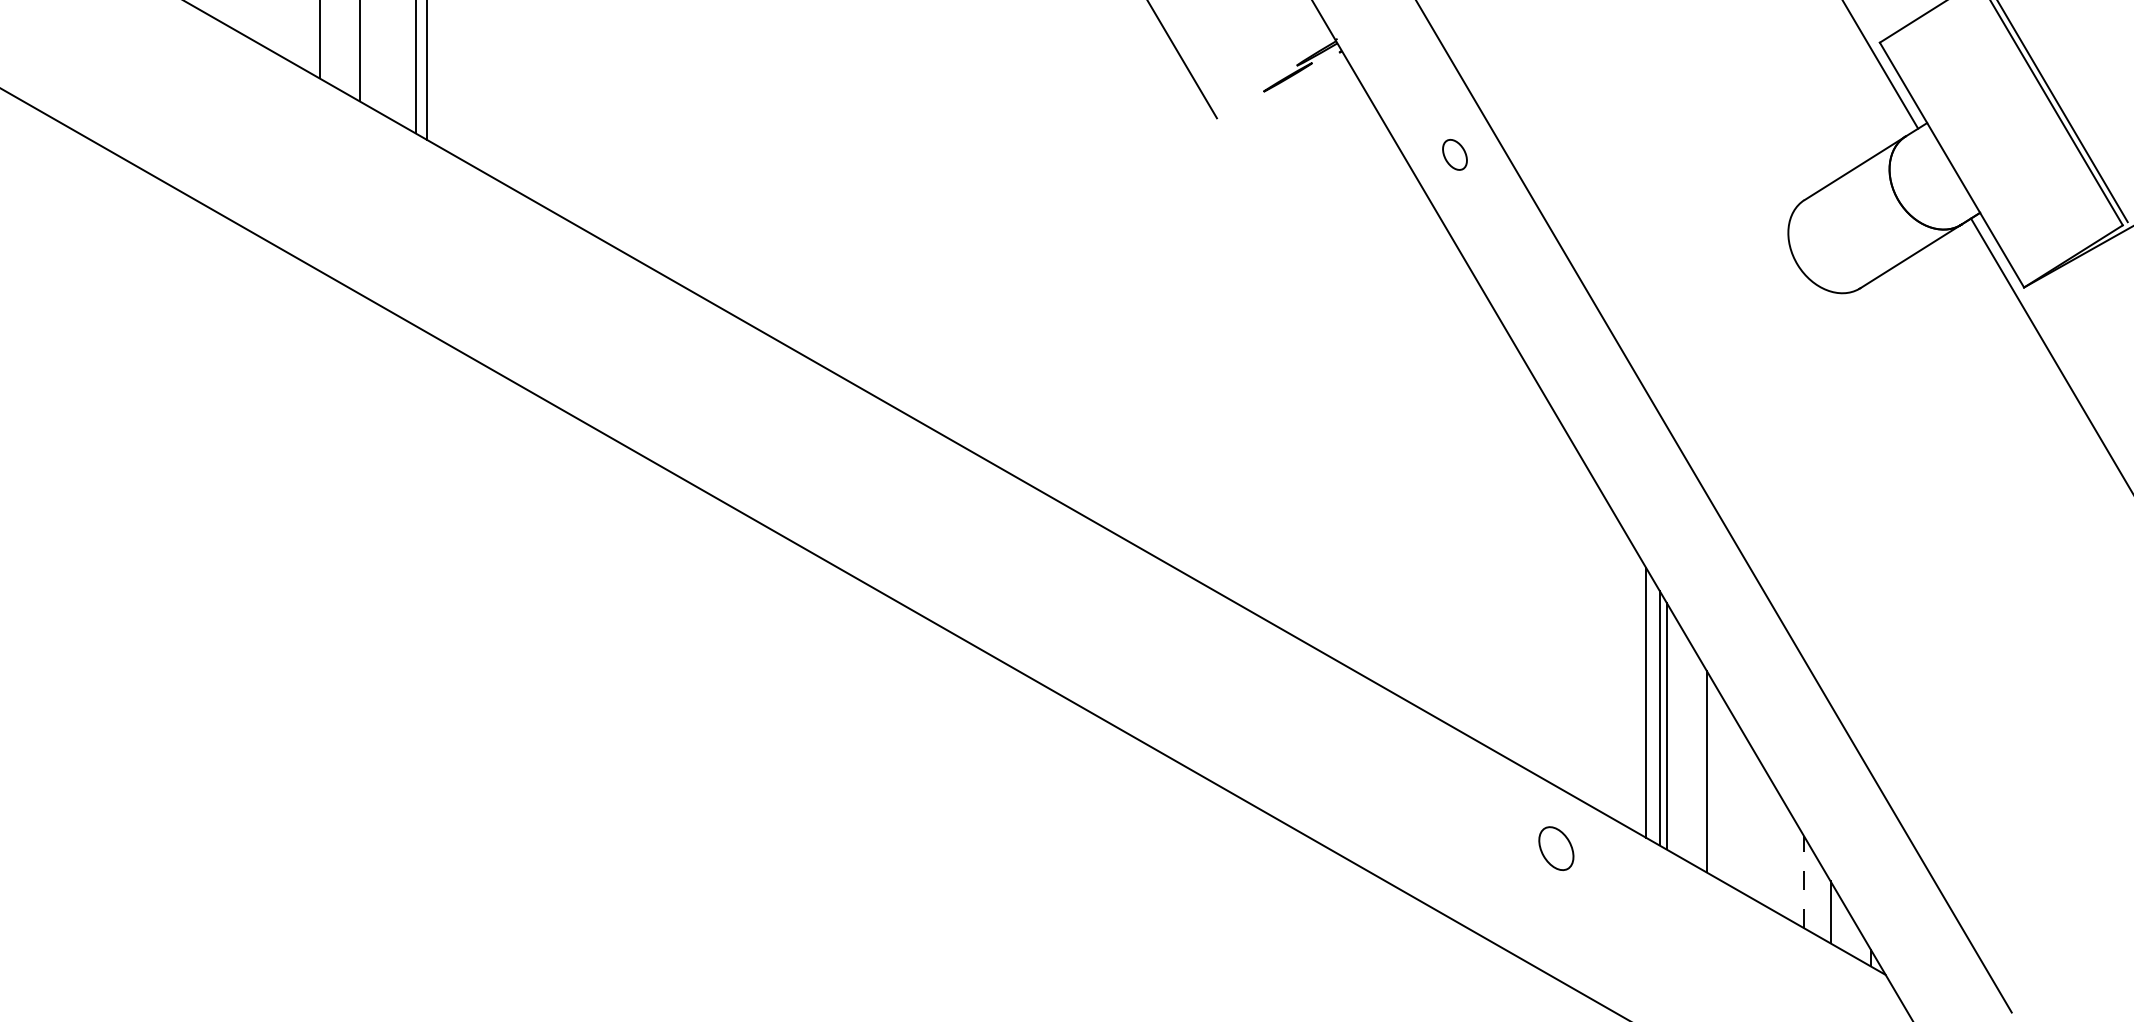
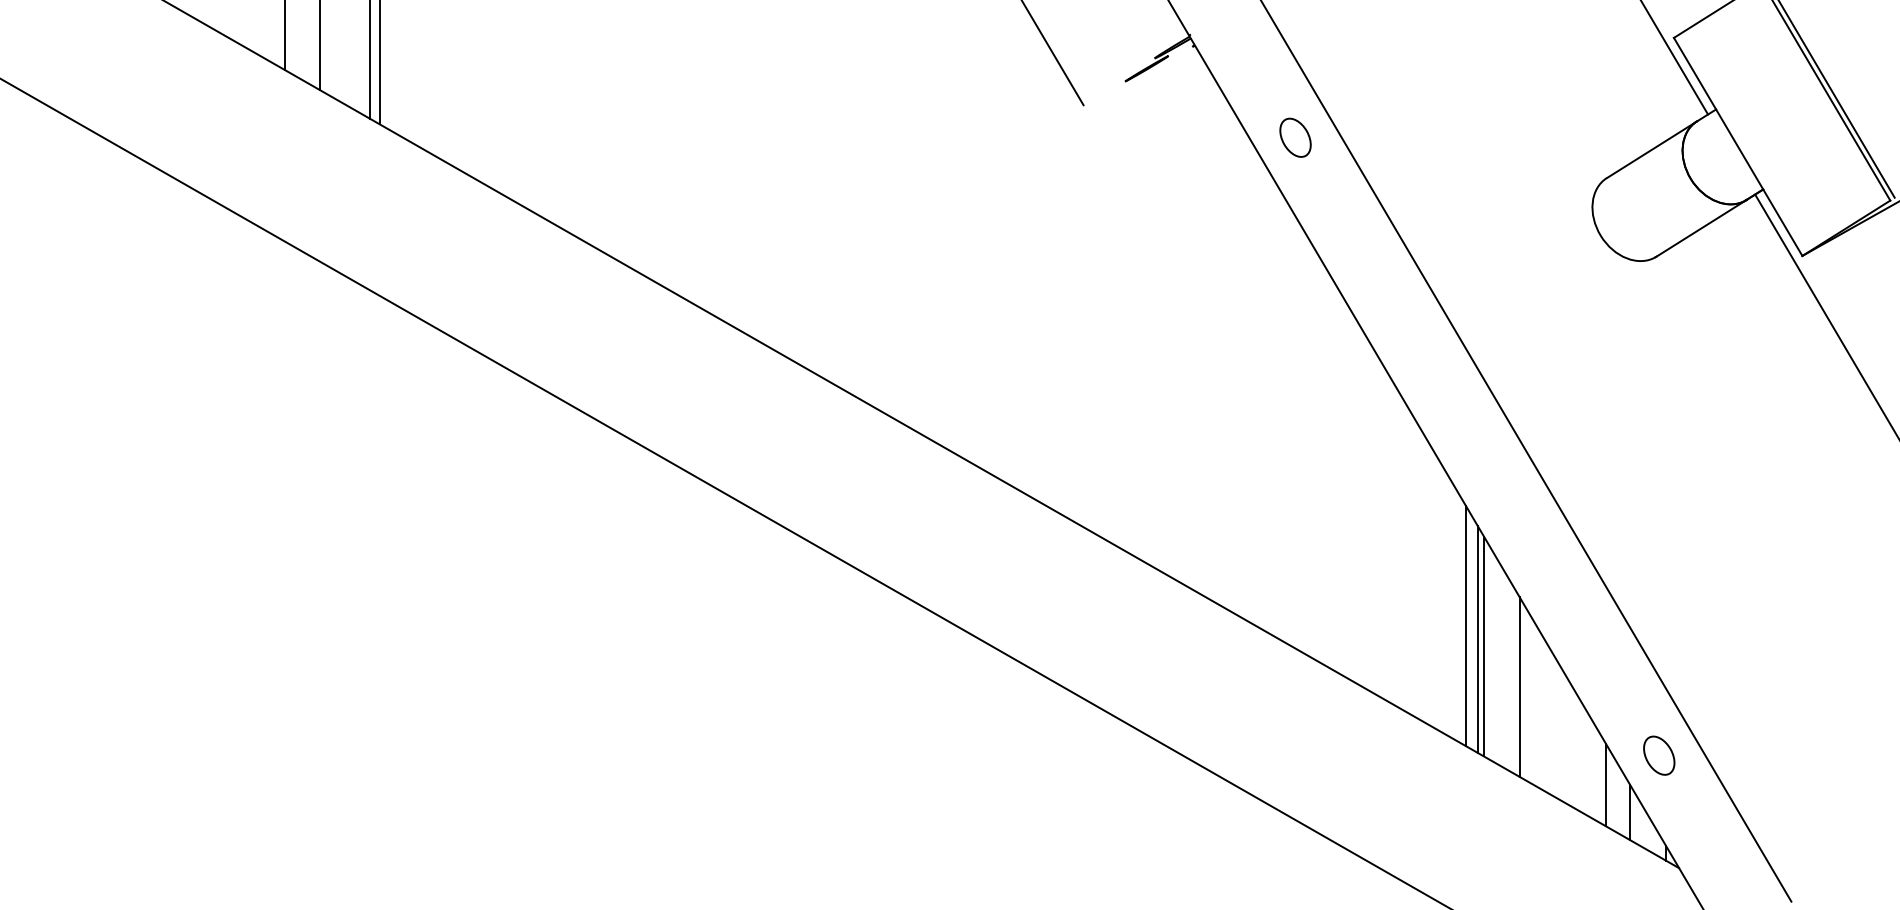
part: (1454, 154) -> (1295, 137), size x1.43
part: (1556, 848) -> (1659, 755), moved
line: (1803, 881) -> (1605, 784), dashed -> solid

